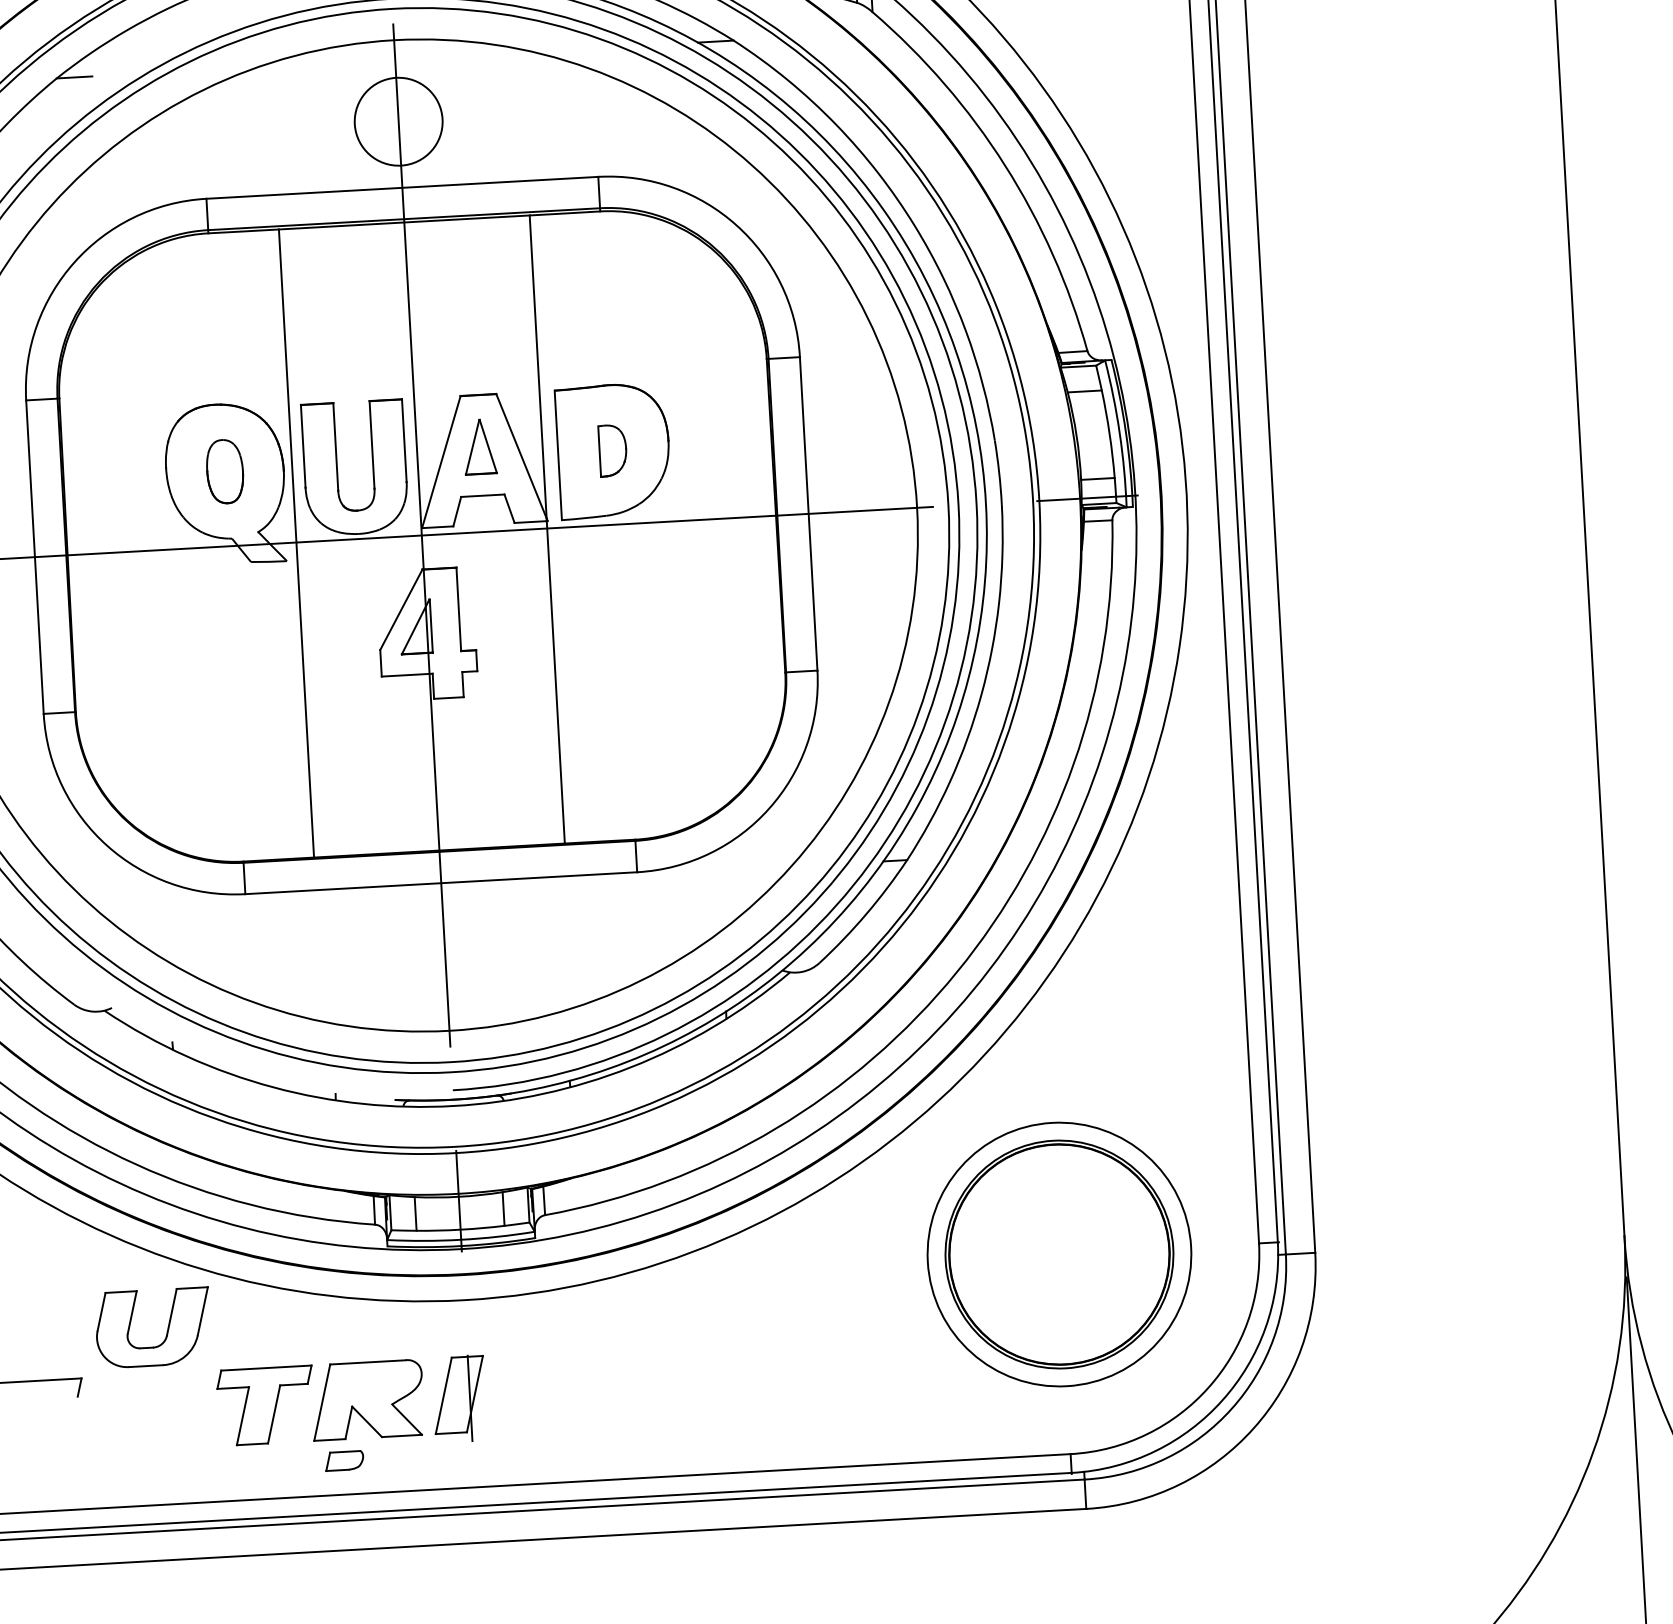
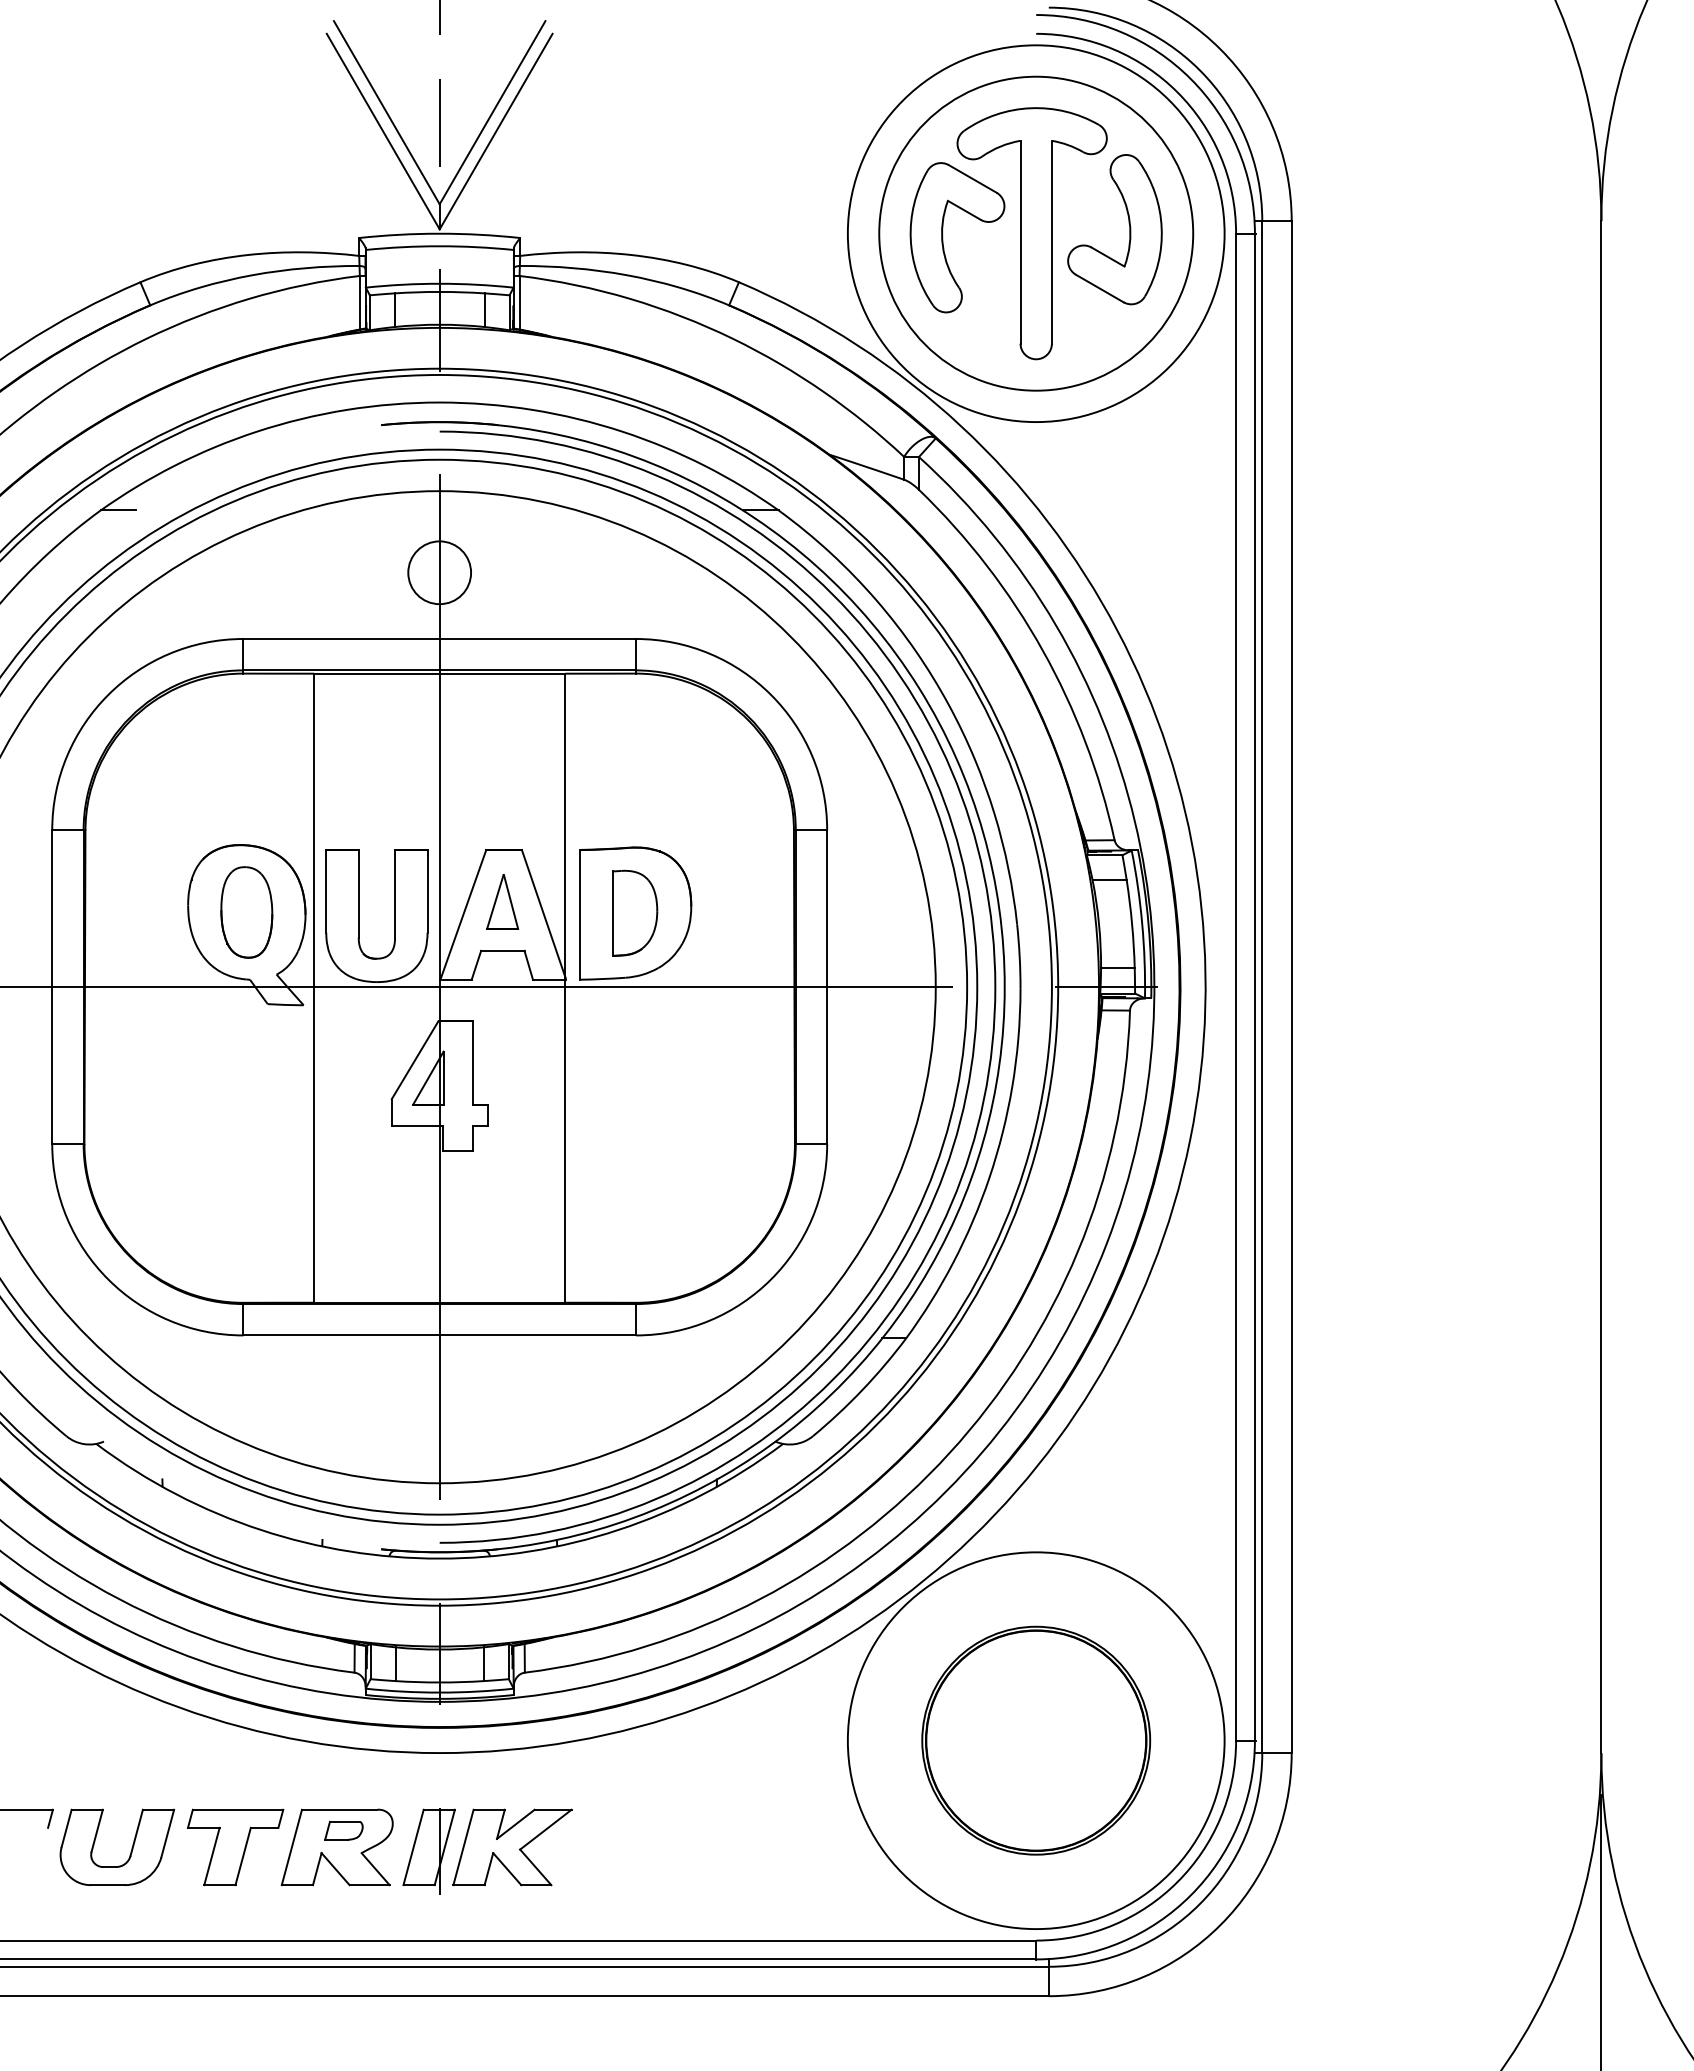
circle: (398, 121) -> (439, 572), size x0.71
part: (613, 449) -> (635, 912), size x1.67
part: (224, 471) -> (246, 912), size x1.43
circle: (1058, 1254) -> (1035, 1740), size x1.43
part: (166, 1331) -> (130, 1851), moved
part: (542, 1390) -> (512, 1847), added
part: (344, 1460) -> (343, 1830), moved

